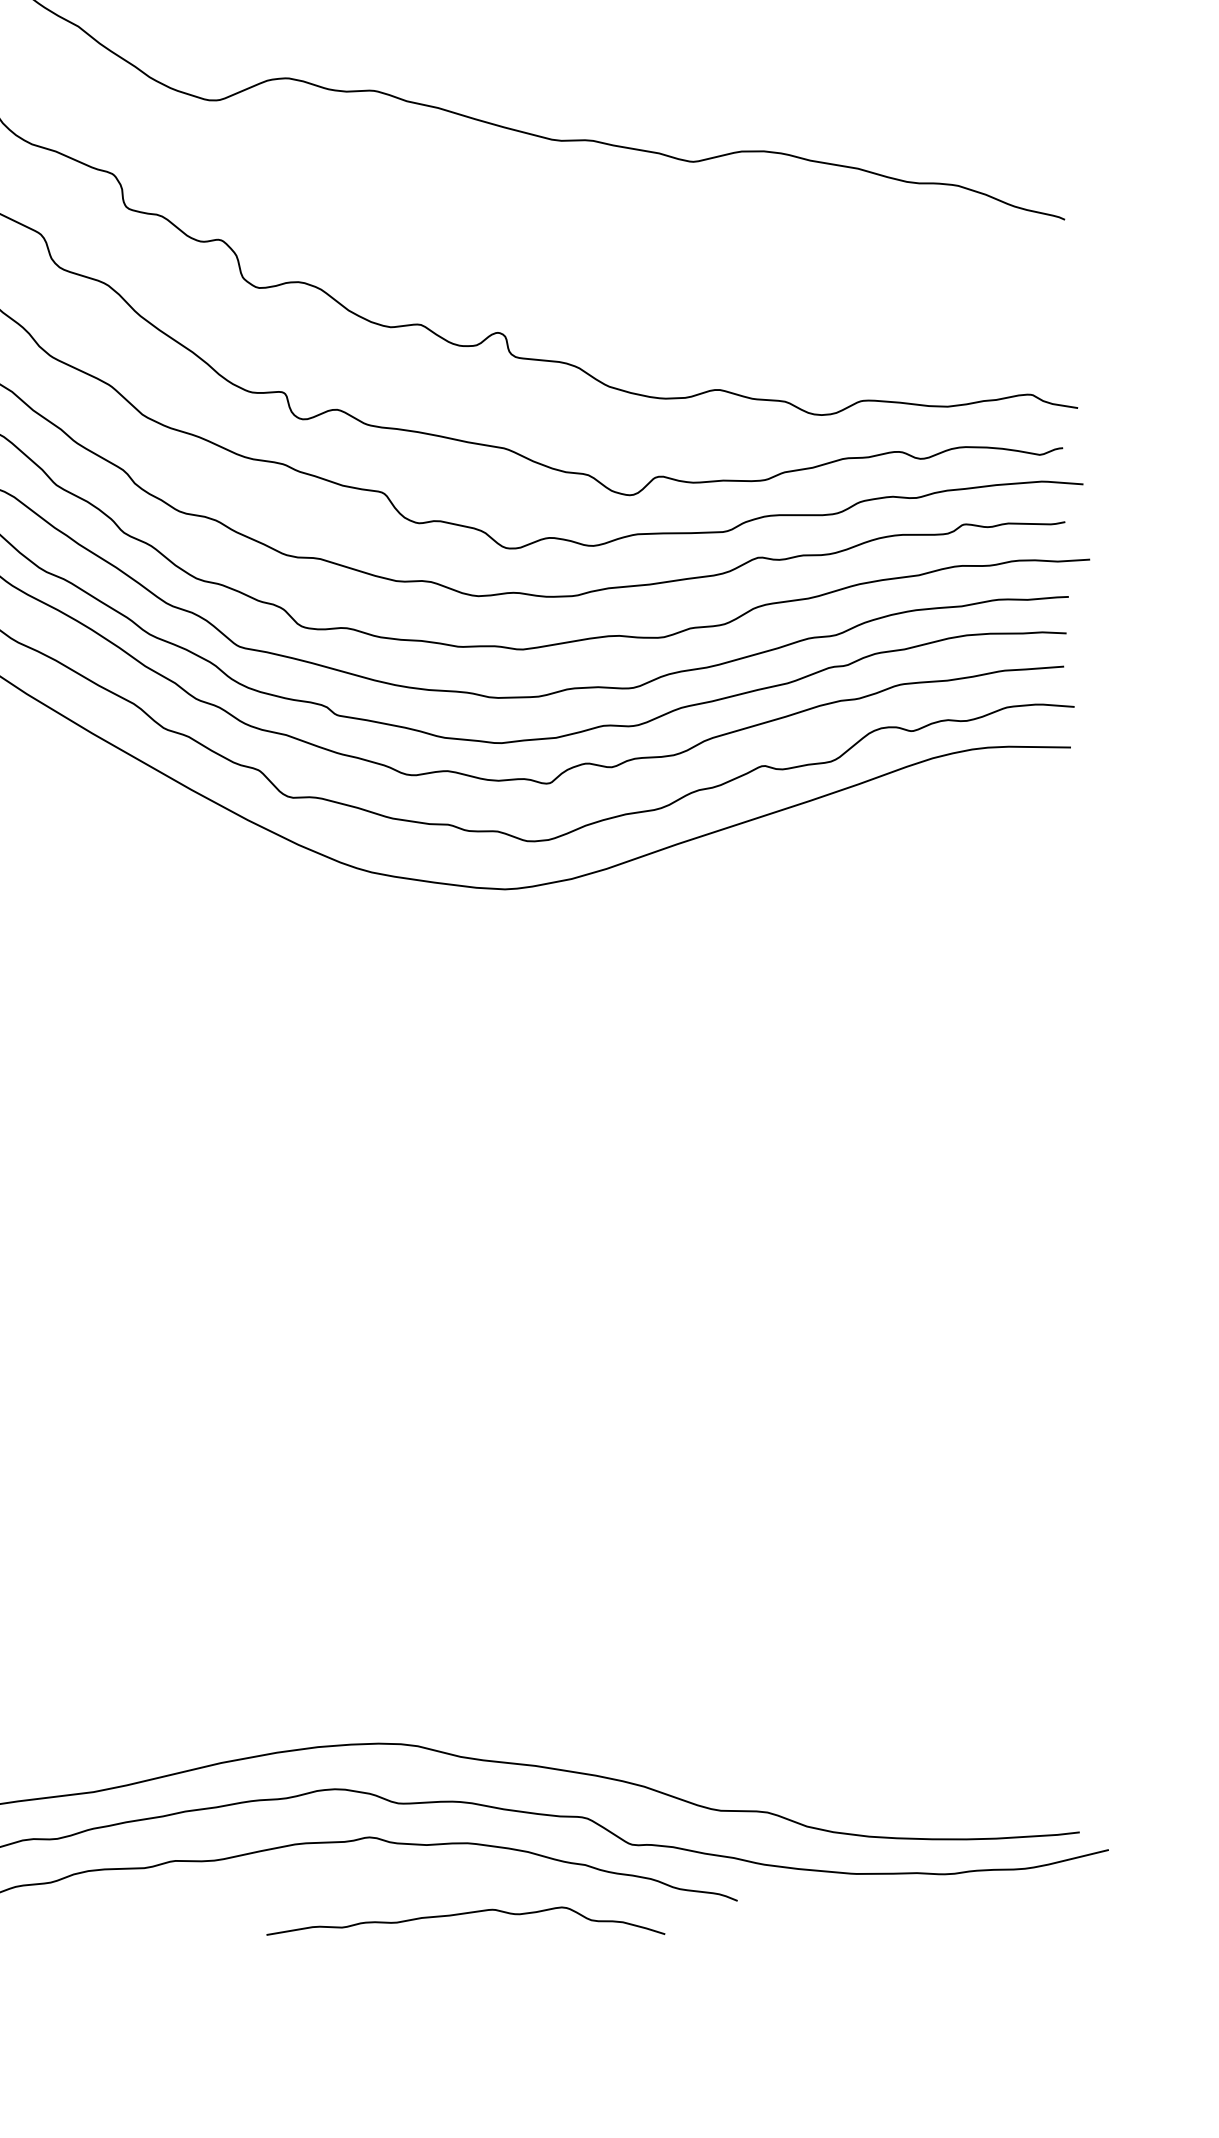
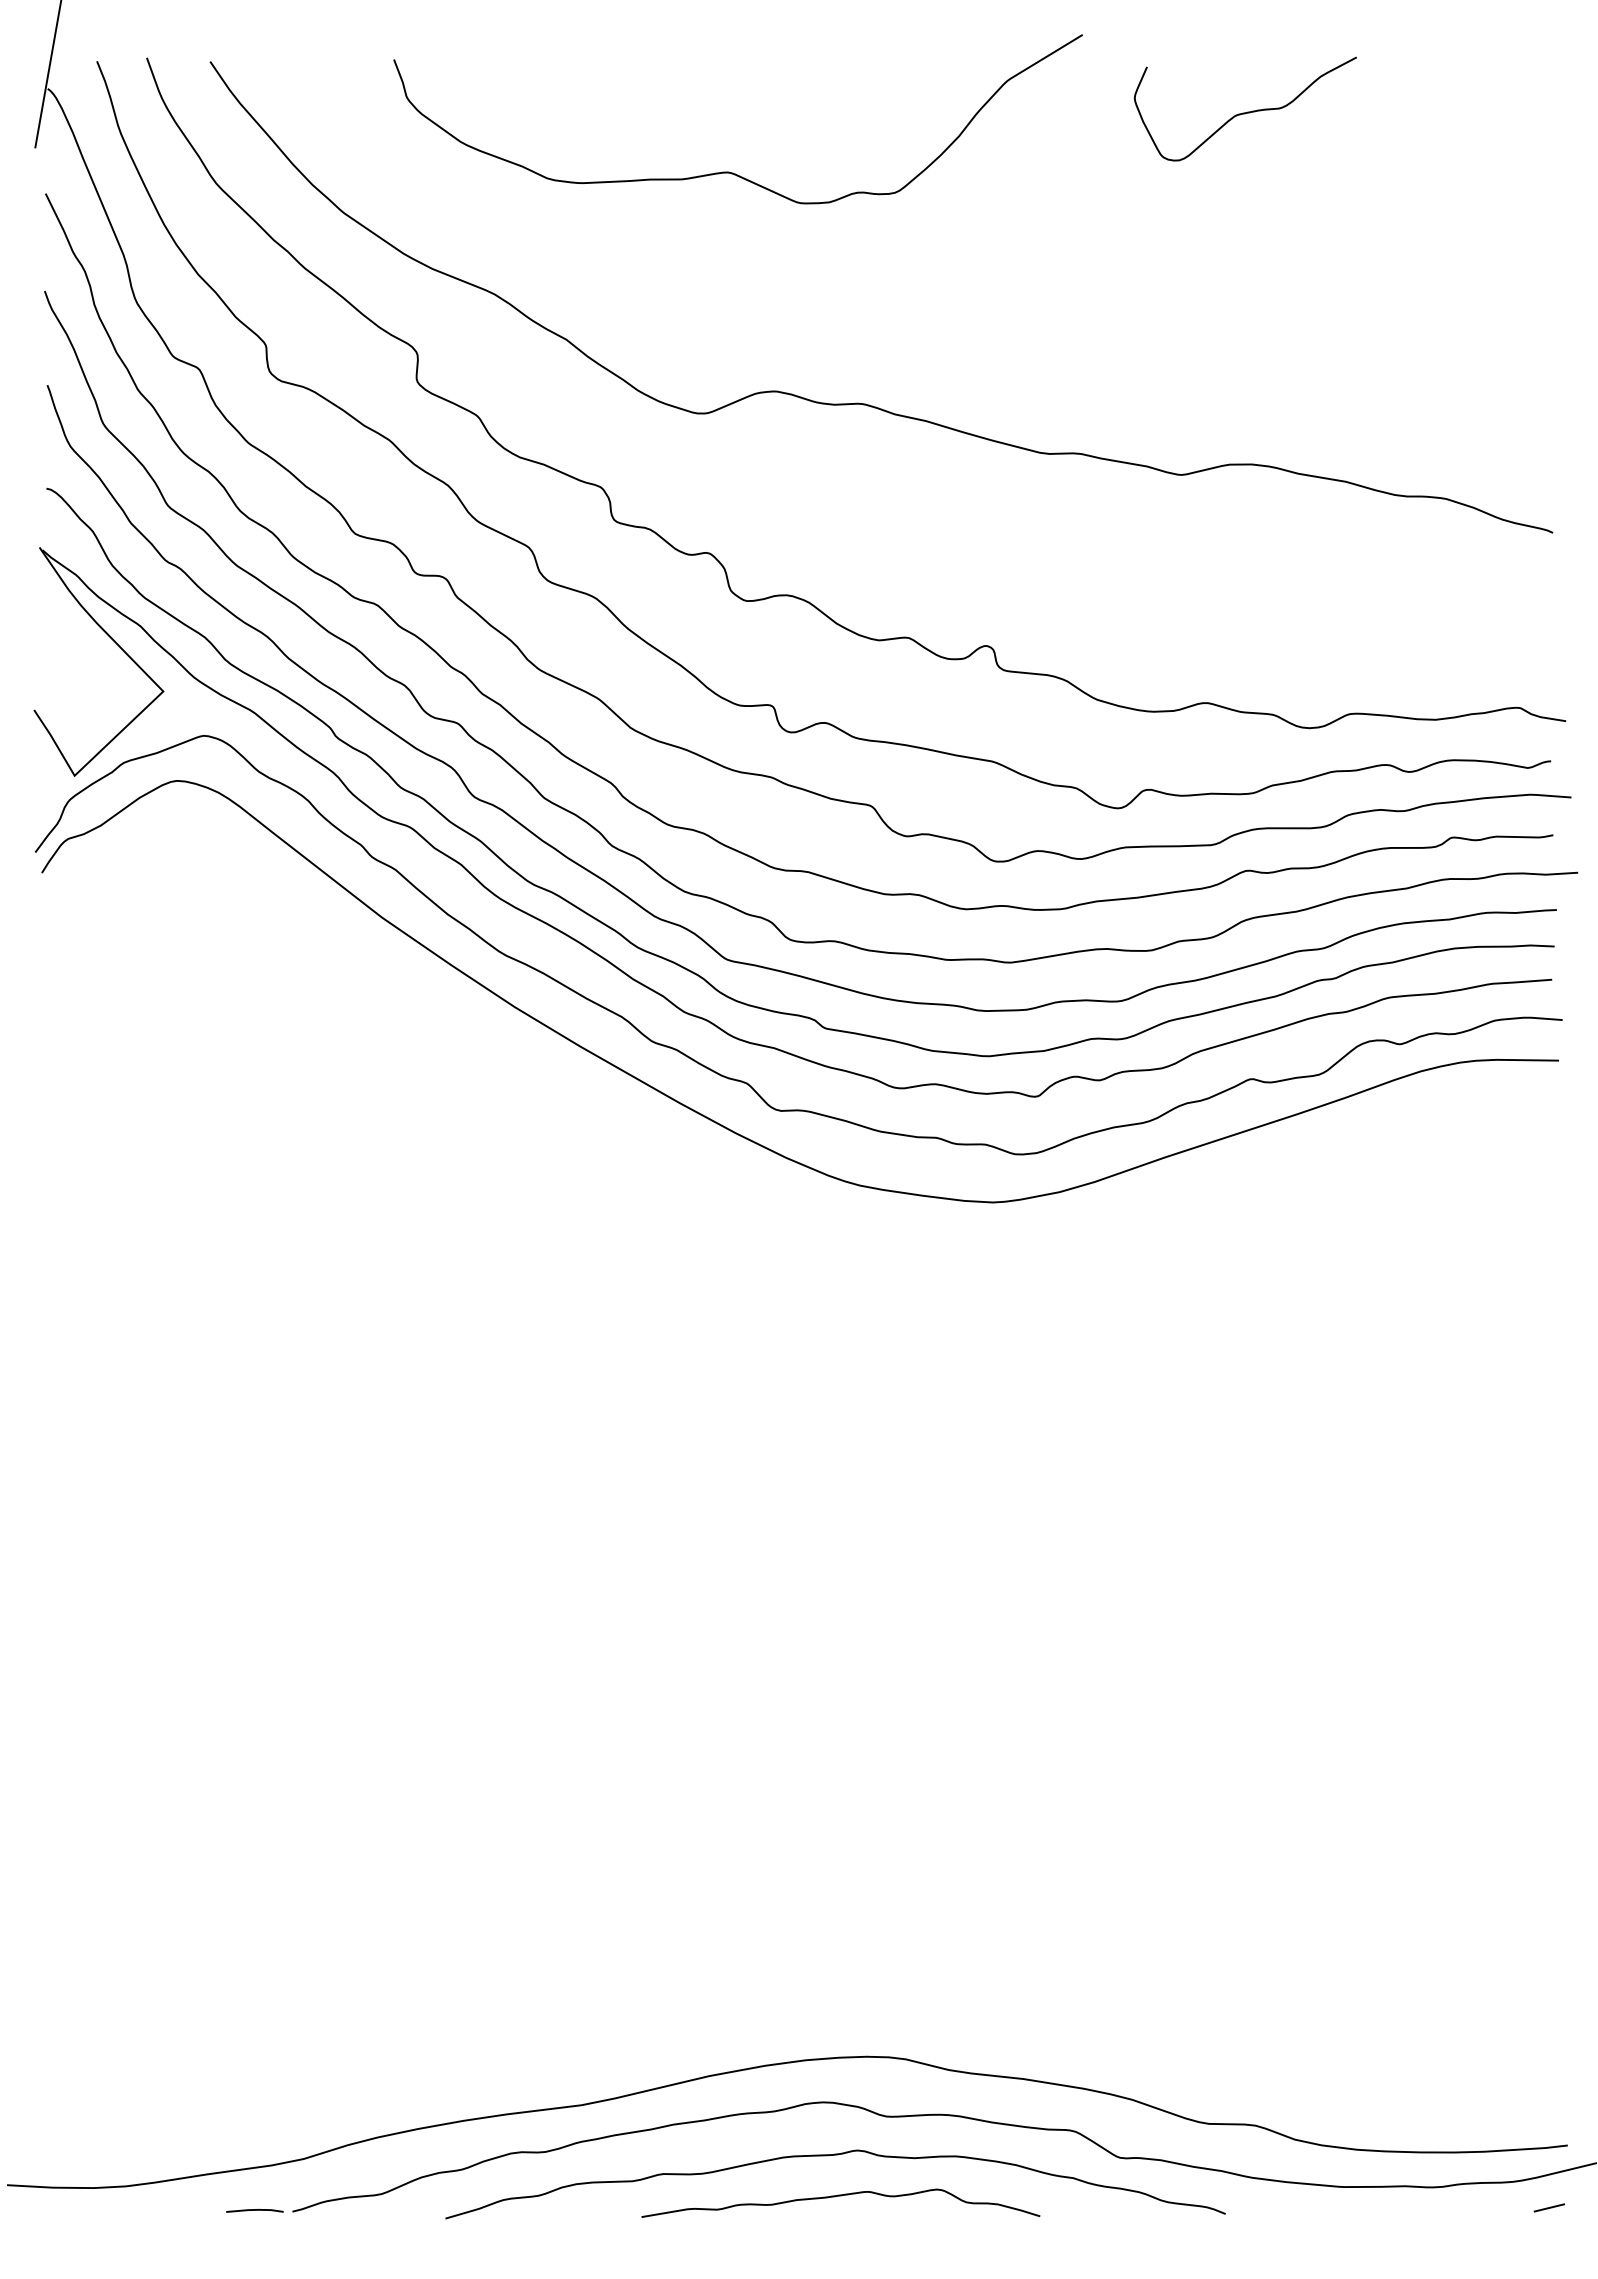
line: (1060, 1894) -> (1548, 2207), added
curve: (465, 1914) -> (840, 2196), moved

